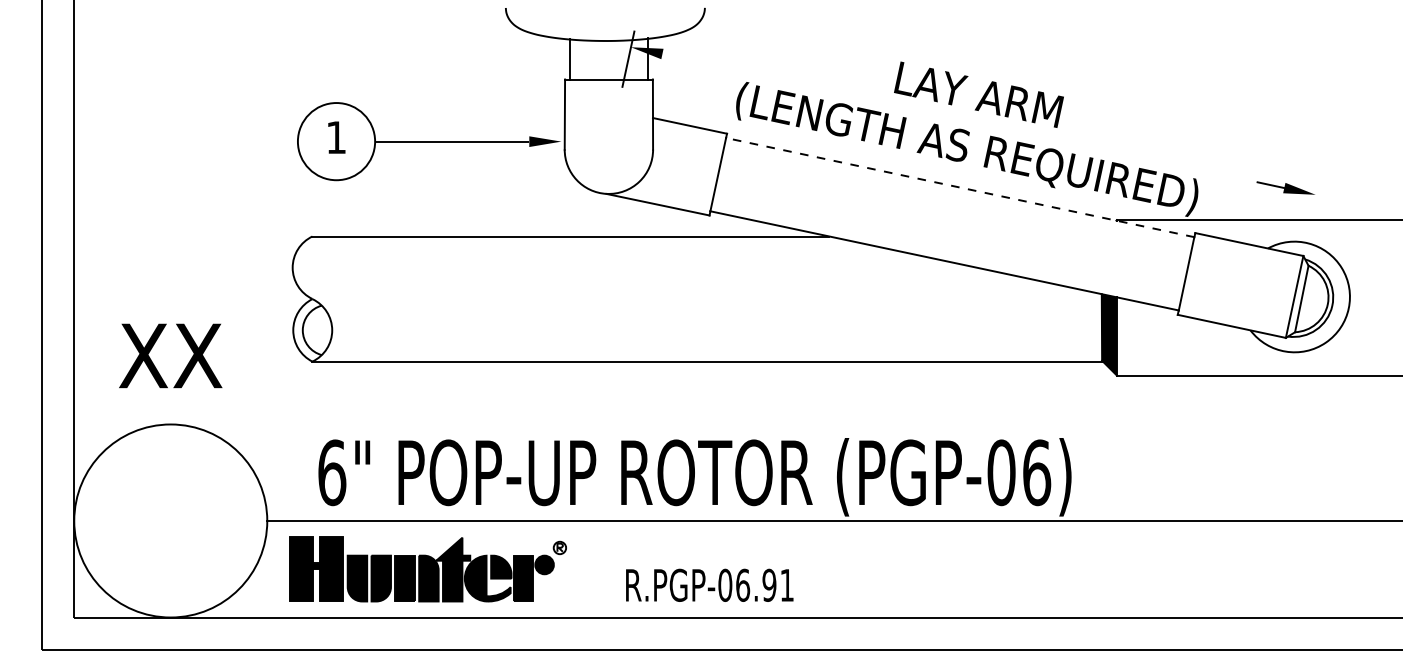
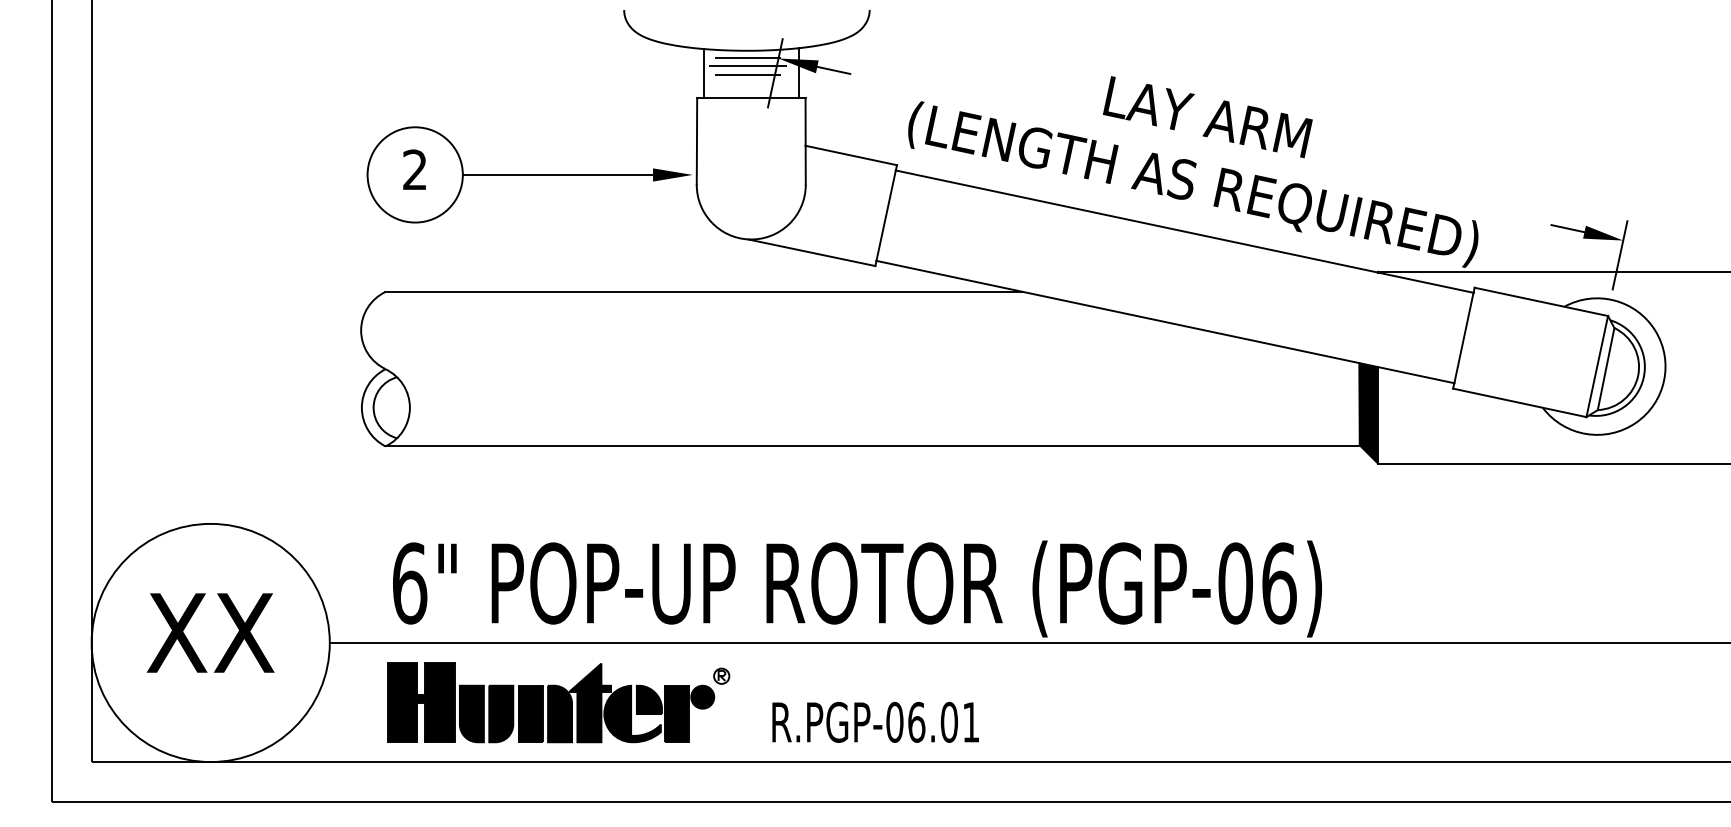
line: (606, 47) -> (748, 58), added
line: (606, 53) -> (748, 66), added
line: (675, 56) -> (833, 69), added
line: (606, 60) -> (748, 74), added
text: (335, 137) -> (413, 169), 1 -> 2
line: (959, 187) -> (1183, 231), dashed -> solid
line: (1313, 206) -> (1620, 254), added
text: (170, 355) -> (210, 632), moved
part: (427, 569) -> (558, 702), moved
text: (769, 585) -> (949, 722), R.PGP-06.91 -> R.PGP-06.01

